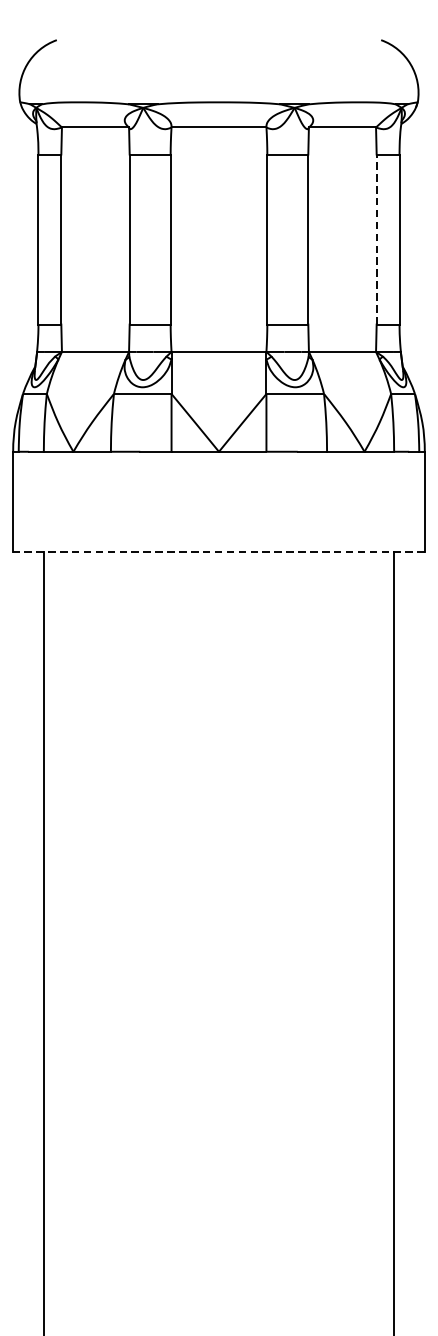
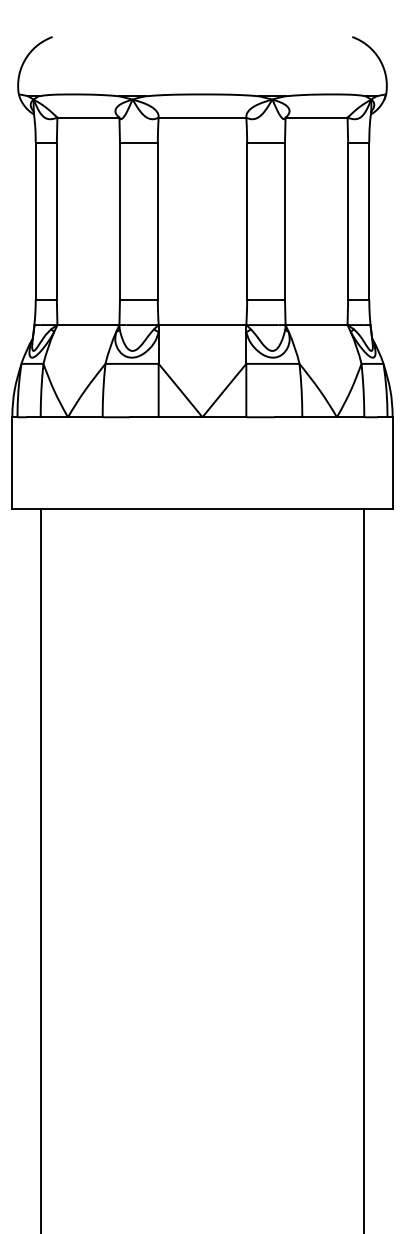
line: (377, 239) -> (348, 221), dashed -> solid
line: (219, 551) -> (202, 509), dashed -> solid

